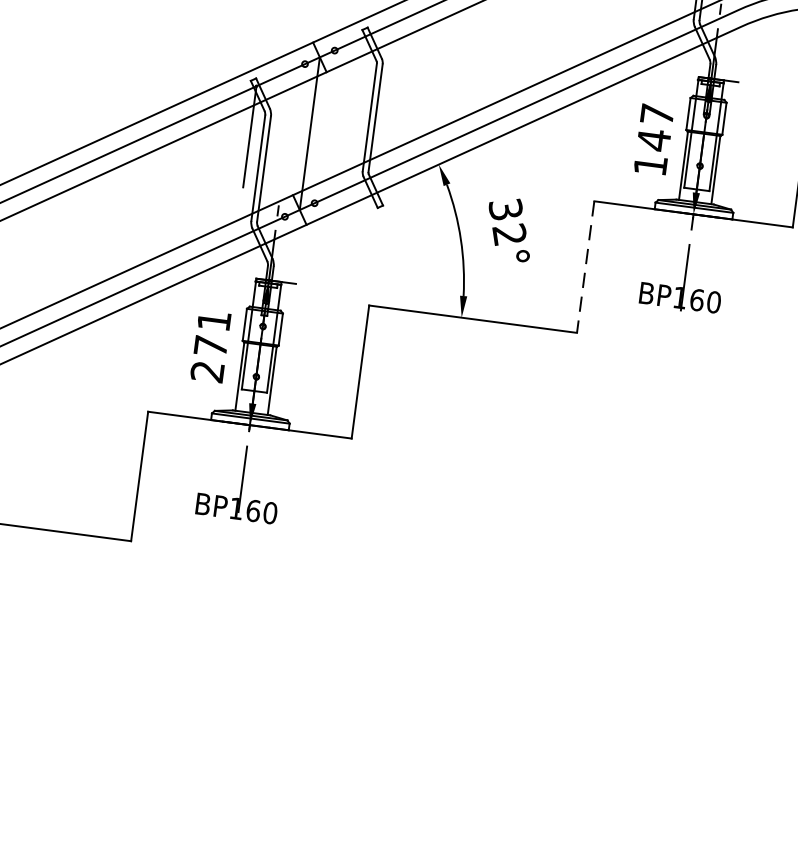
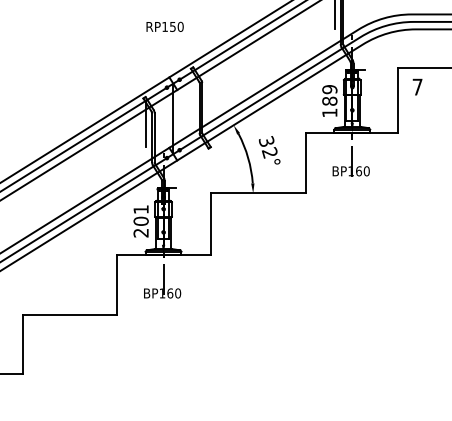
text: (654, 127) -> (329, 95), 147 -> 189
line: (585, 268) -> (306, 163), dashed -> solid
text: (209, 344) -> (140, 220), 271 -> 201

